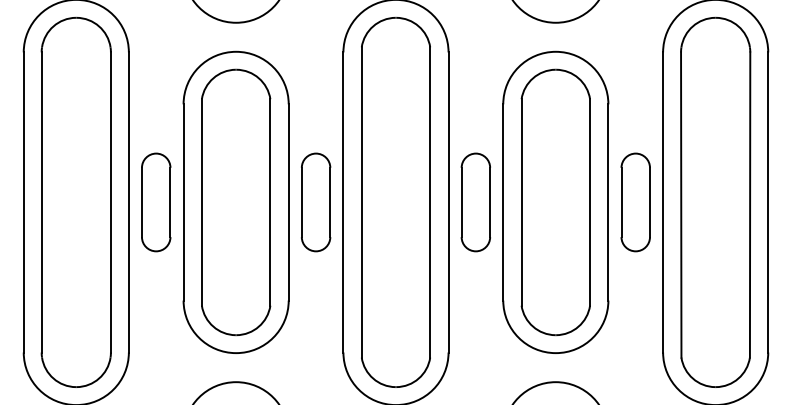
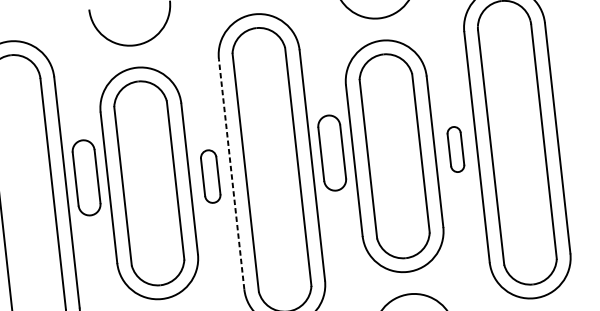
line: (343, 201) -> (231, 173), solid -> dashed
part: (156, 202) -> (86, 177), moved
part: (316, 202) -> (210, 176), size x0.7
part: (475, 202) -> (331, 153), moved
part: (635, 202) -> (455, 149), size x0.6

